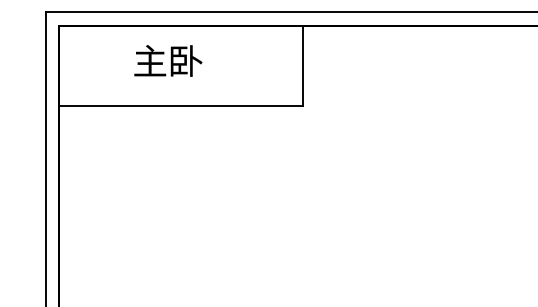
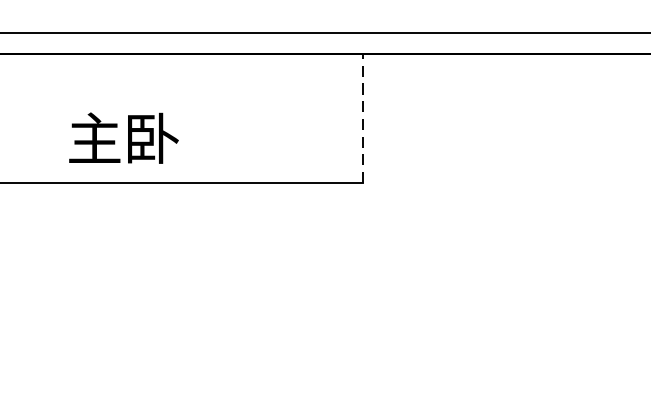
text: (168, 60) -> (124, 137), moved
line: (303, 65) -> (363, 118), solid -> dashed

